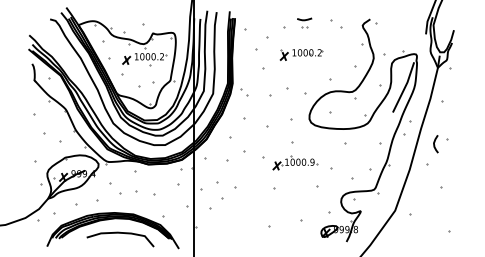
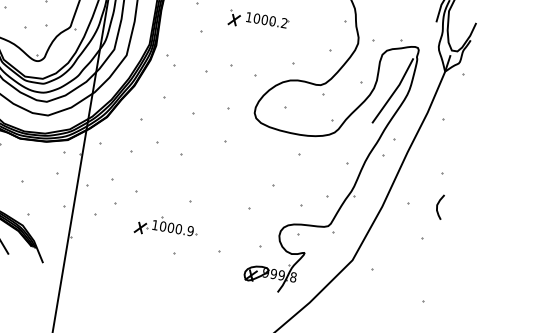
curve: (434, 144) -> (437, 207), moved
part: (295, 162) -> (166, 227), moved

